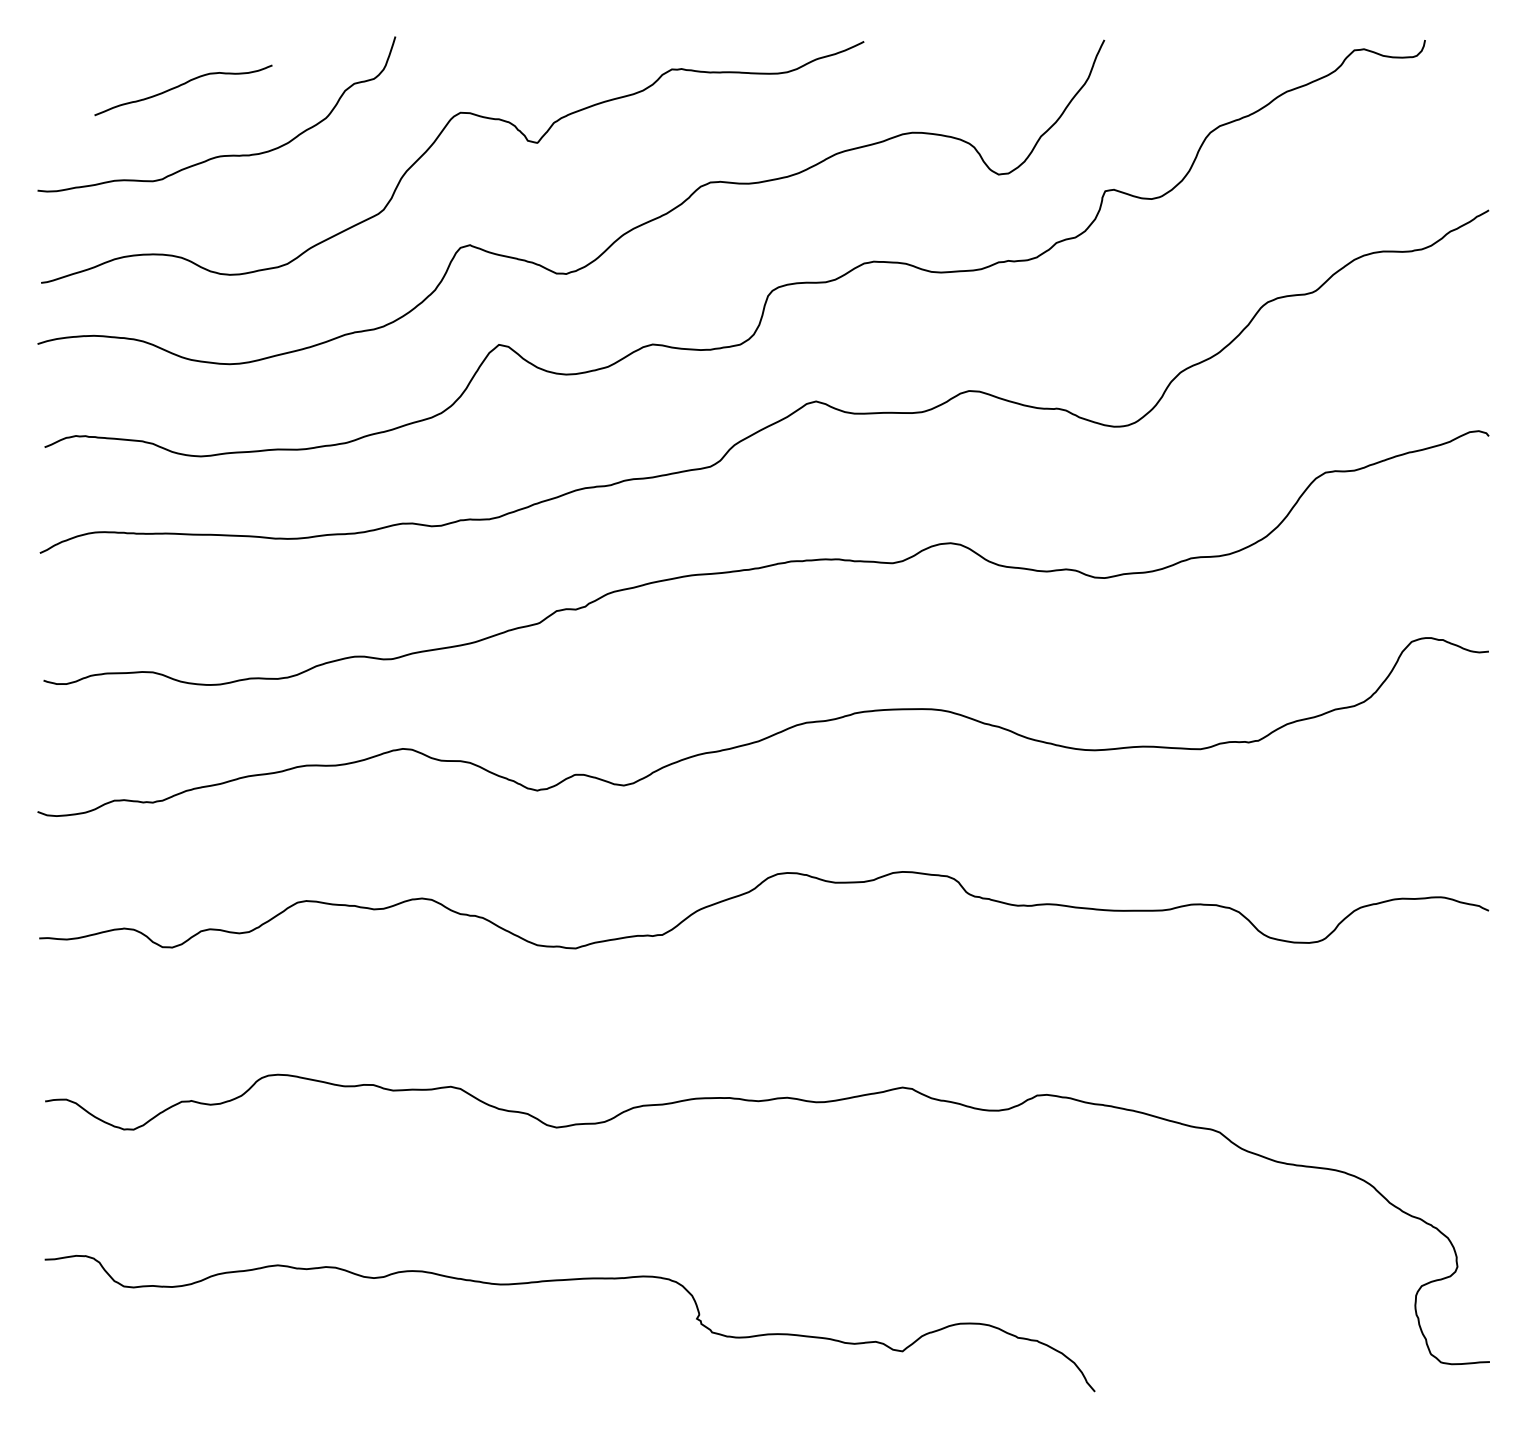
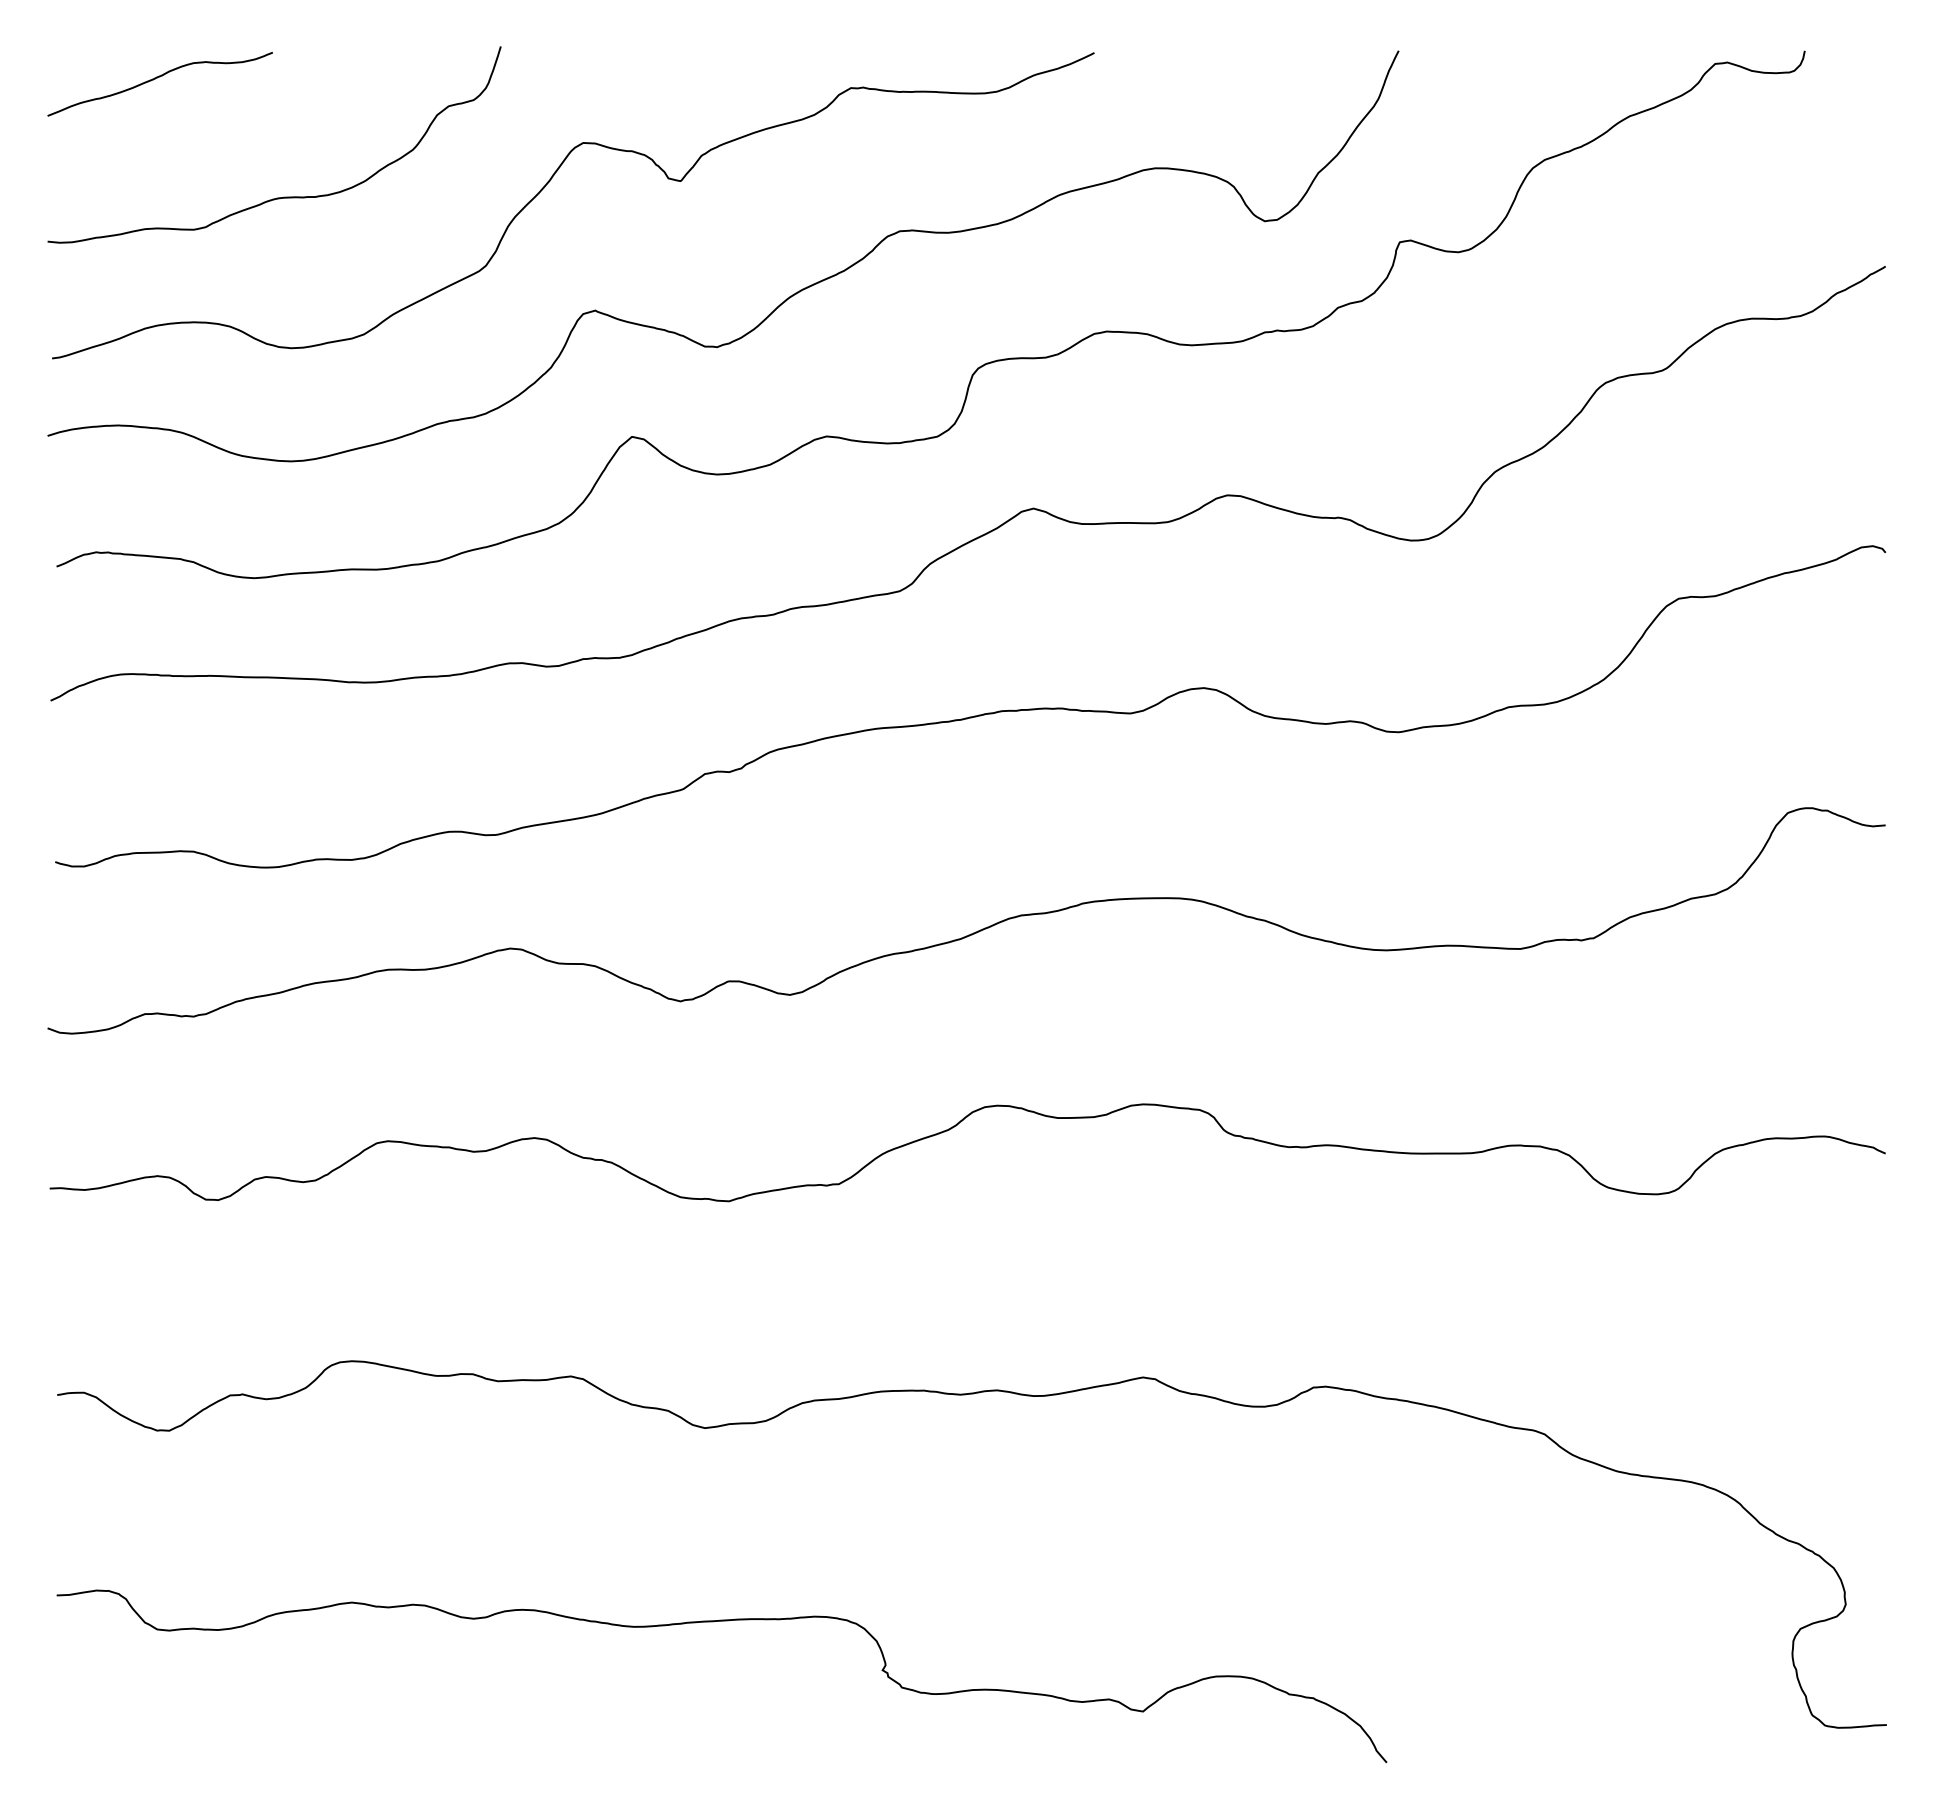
curve: (180, 86) -> (156, 79), moved

